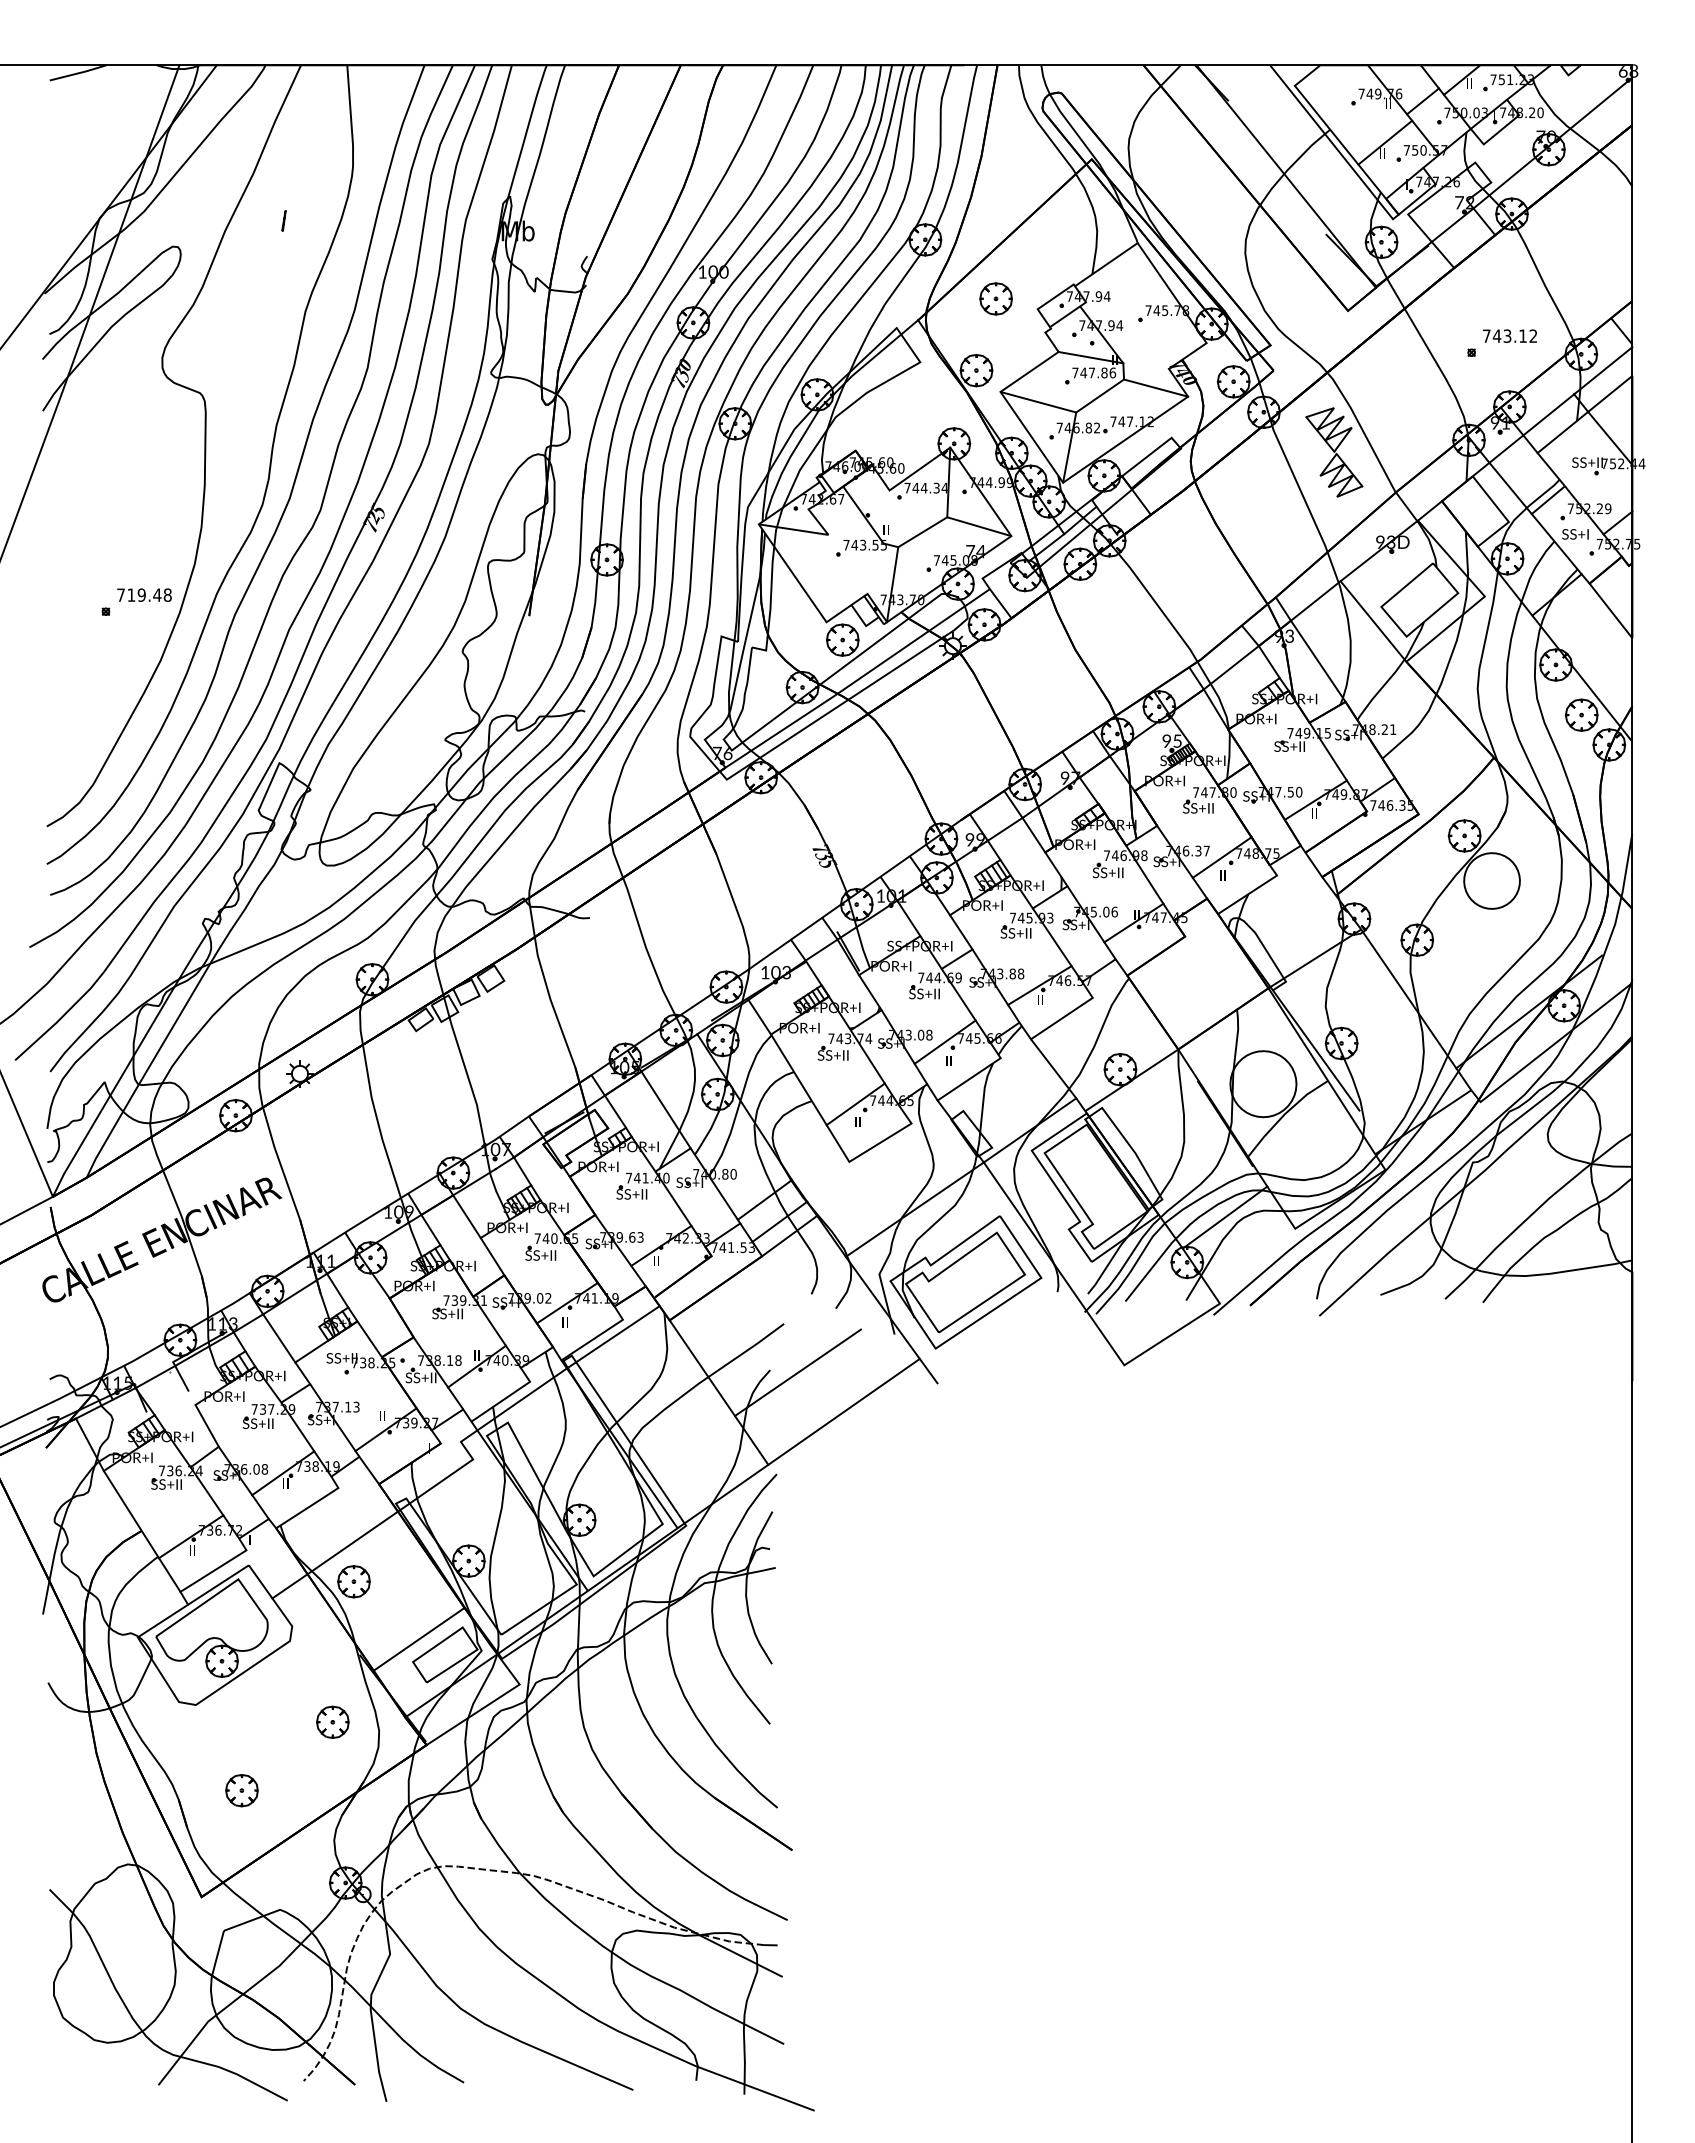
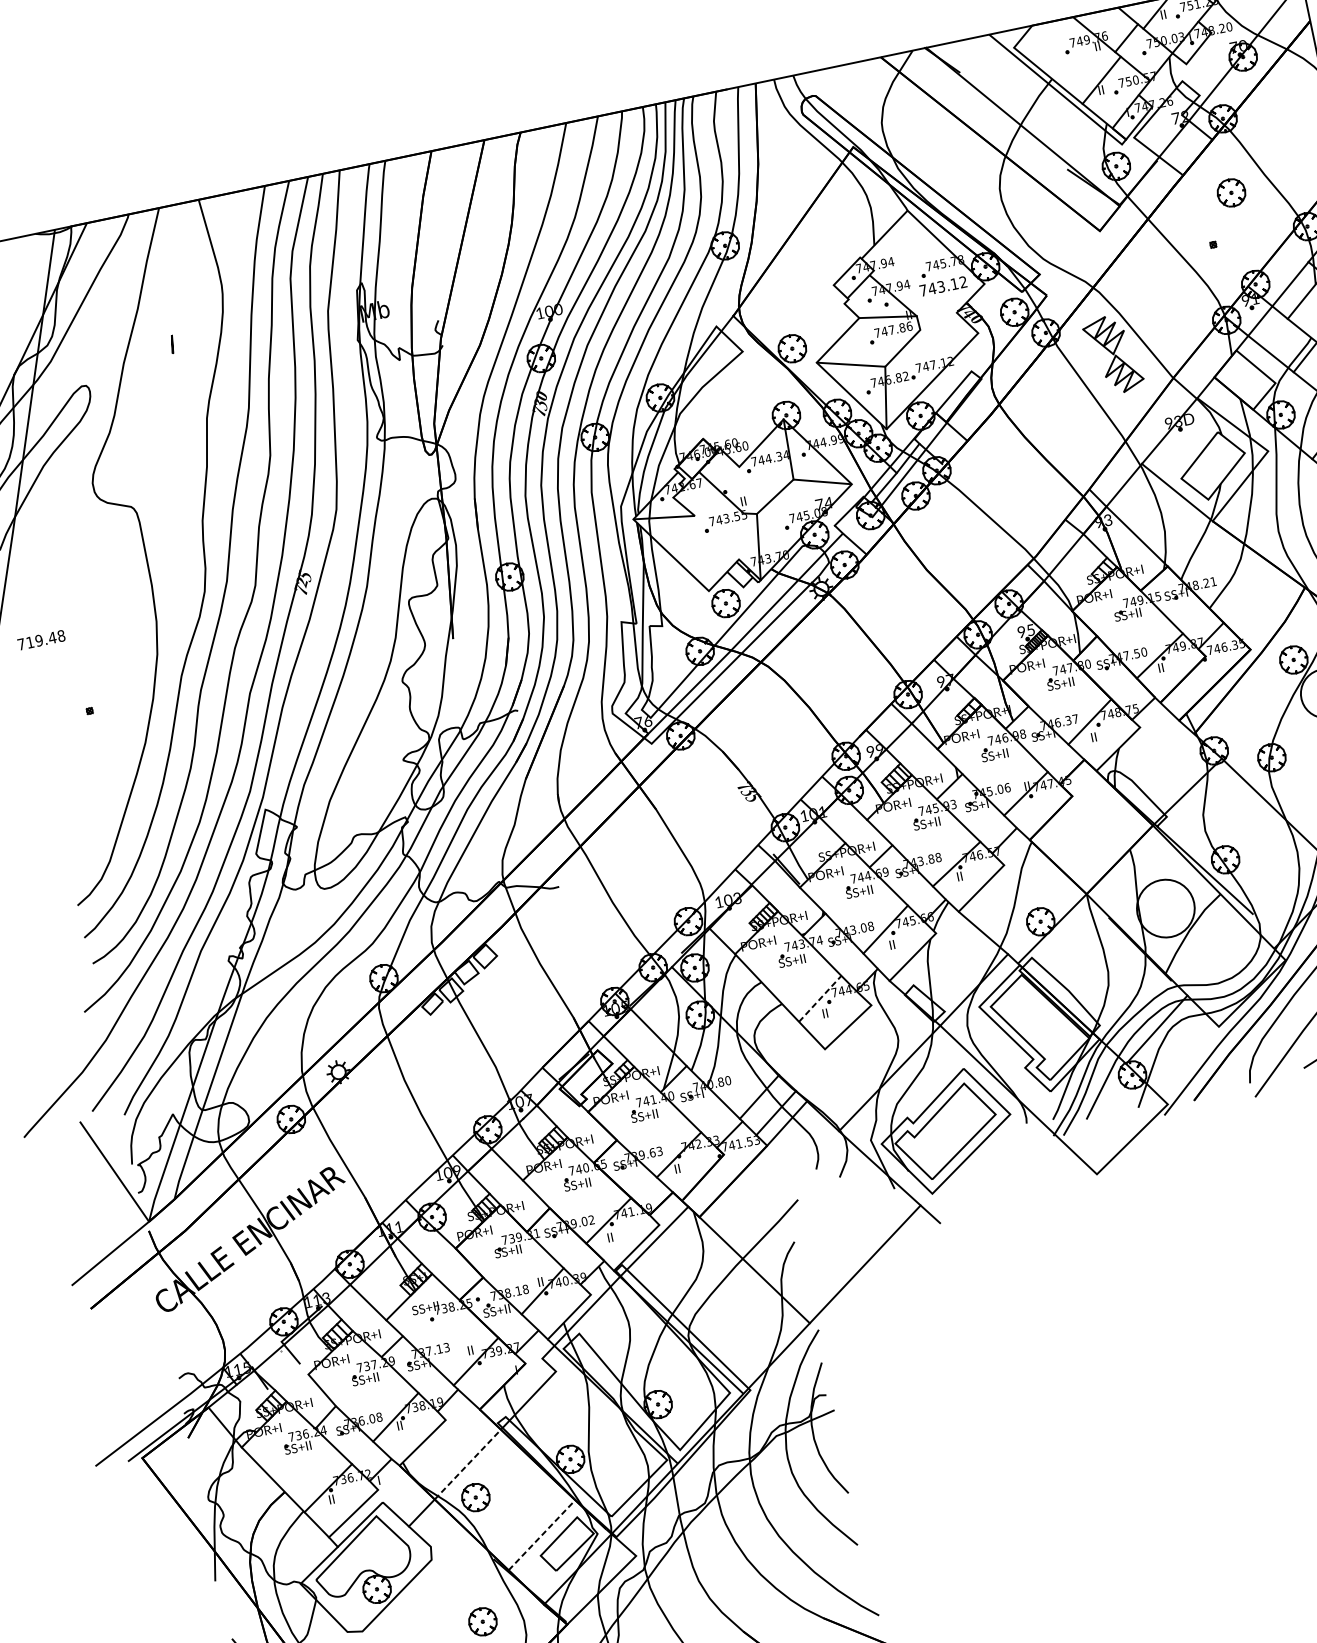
part: (995, 298) -> (1230, 192), moved
text: (1509, 335) -> (942, 285), moved
line: (1156, 387) -> (949, 330), removed
text: (144, 594) -> (41, 639), moved
line: (855, 1104) -> (820, 999), solid -> dashed
line: (797, 1372) -> (818, 1238), removed
line: (352, 1542) -> (467, 1464), solid -> dashed
line: (419, 1639) -> (542, 1535), solid -> dashed

